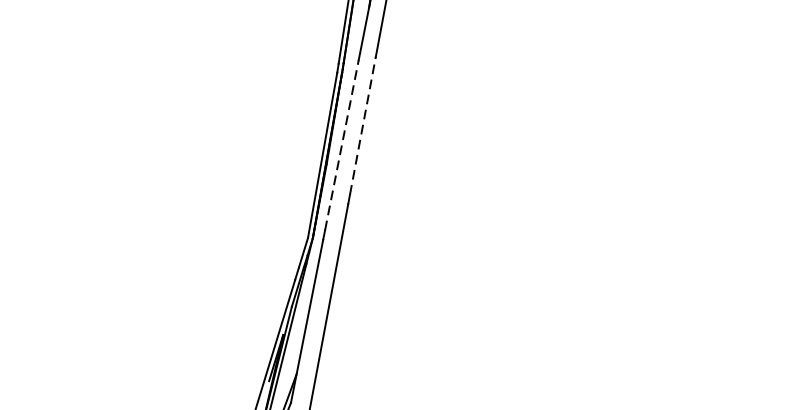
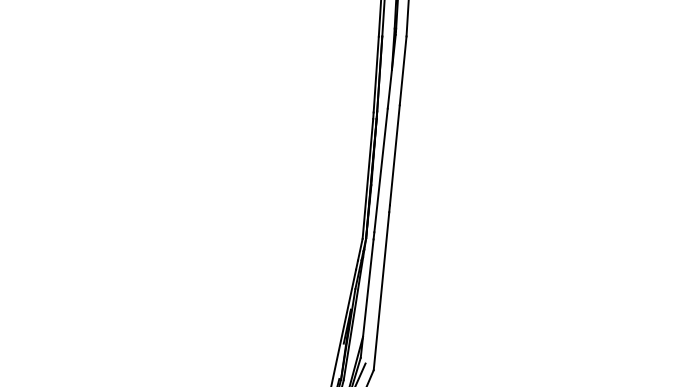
line: (362, 124) -> (394, 154), dashed -> solid
line: (342, 143) -> (381, 169), dashed -> solid

